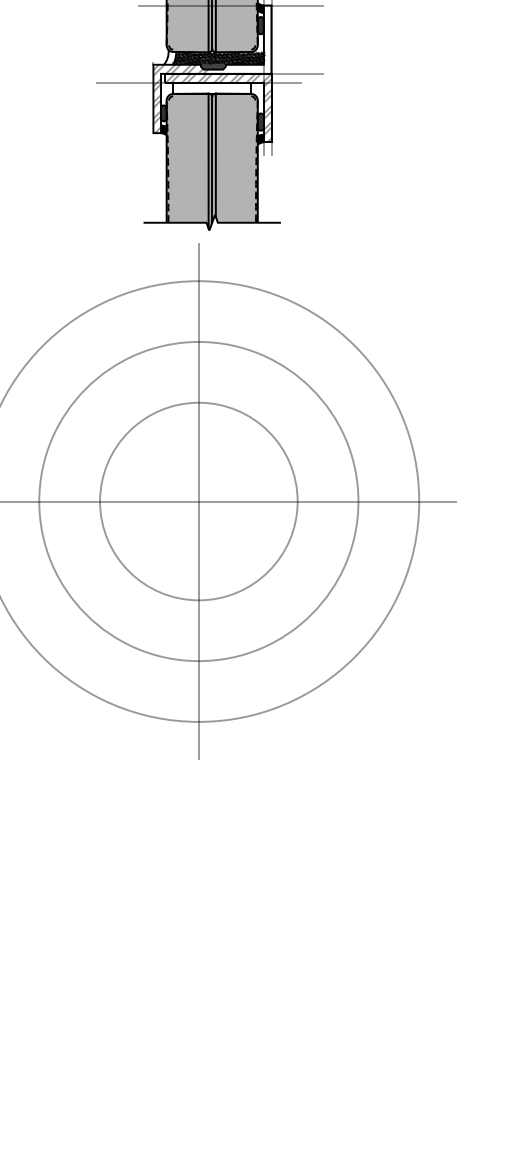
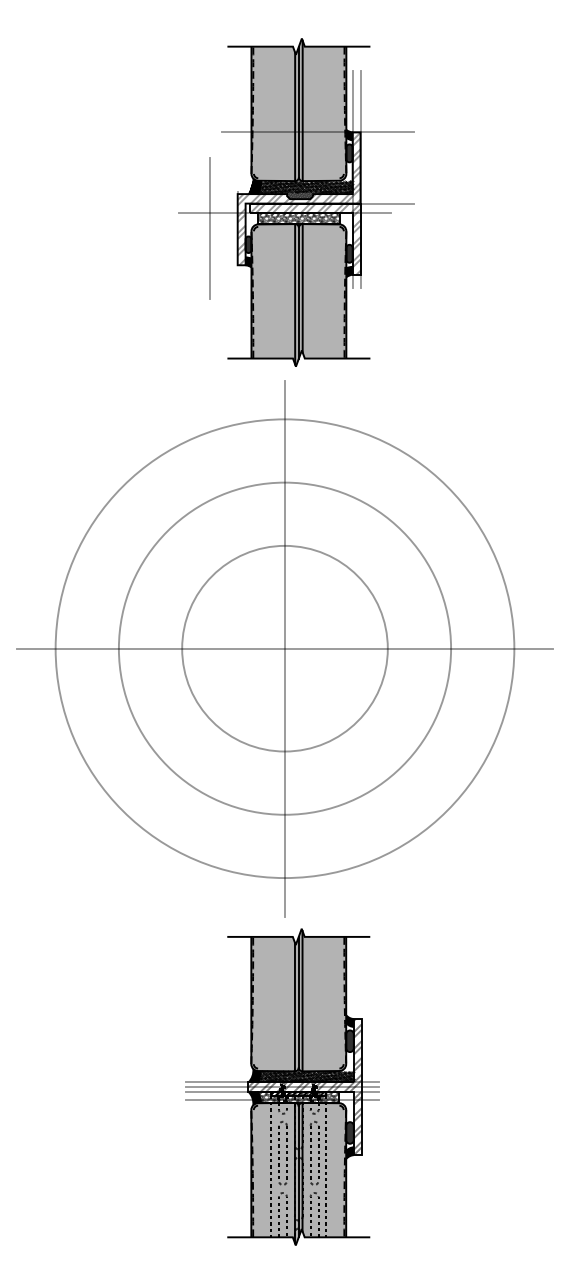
hatch: (245, 39) -> (333, 167), added
fill: (169, 57) -> (254, 186), added
hatch: (211, 88) -> (298, 218), added
line: (127, 97) -> (210, 228), added
part: (196, 922) -> (282, 1086), added

